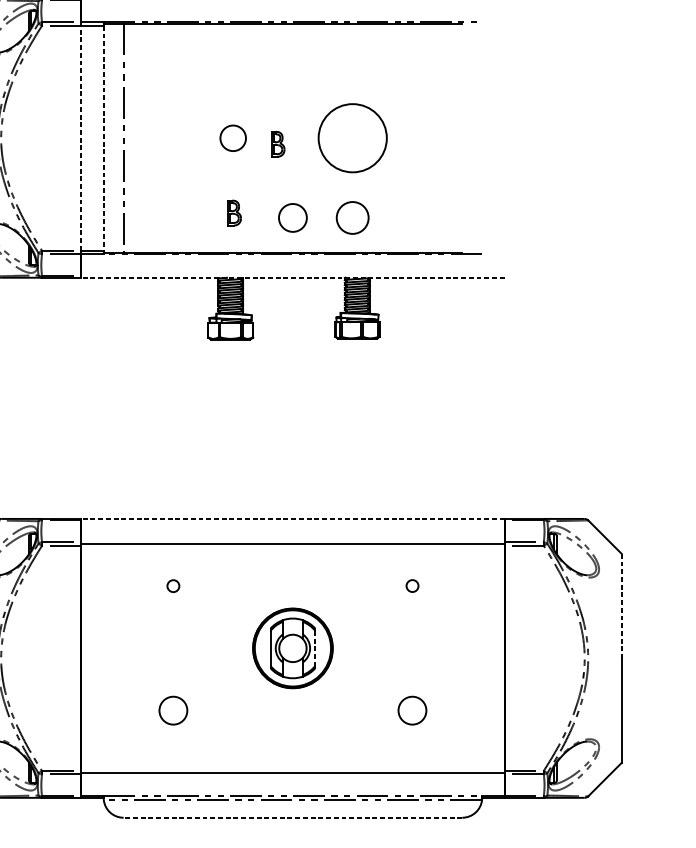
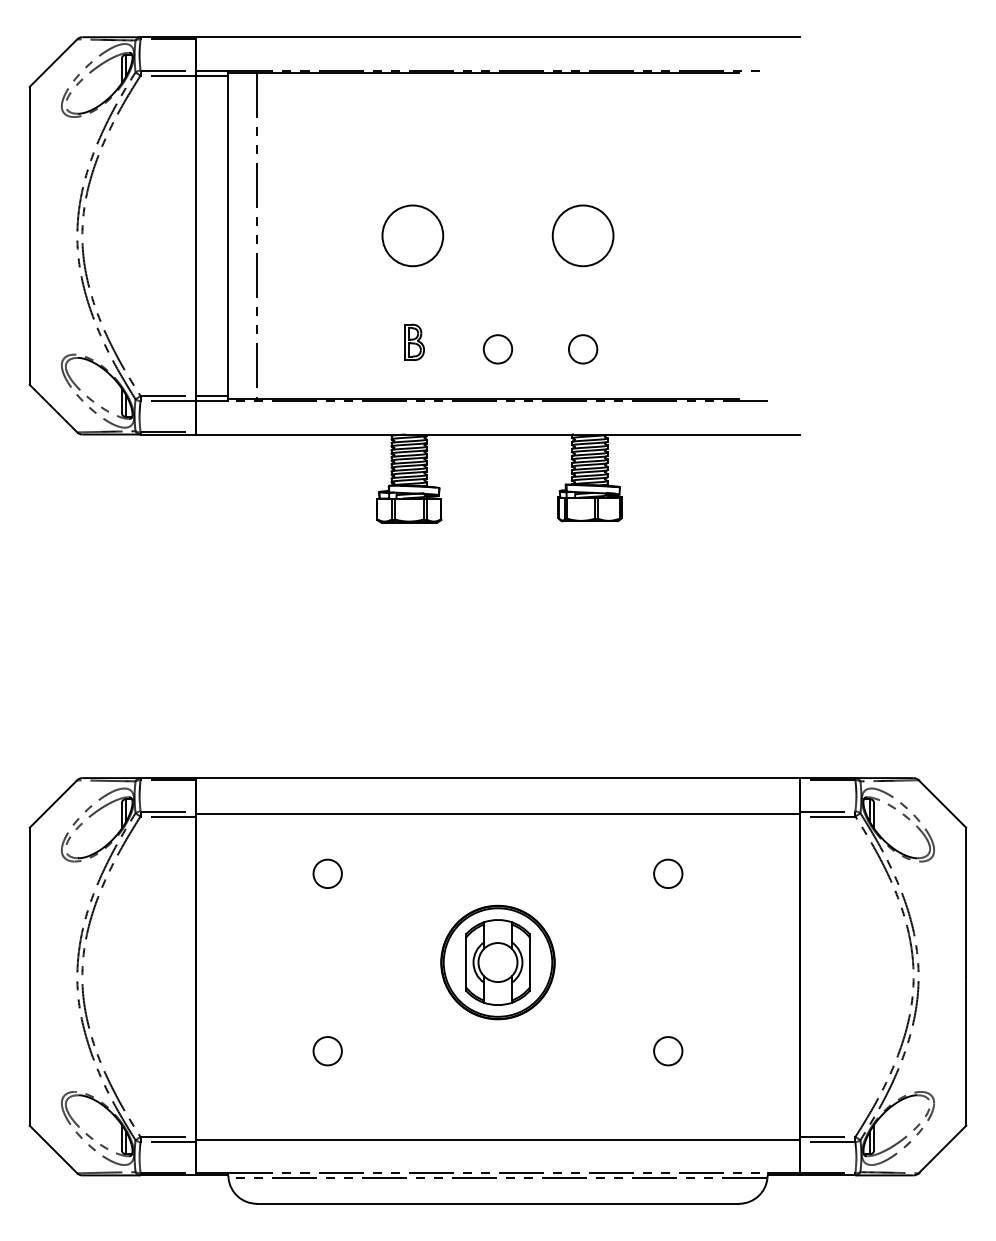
line: (81, 138) -> (196, 235), dashed -> solid
line: (103, 138) -> (228, 236), dashed -> solid
circle: (232, 138) -> (412, 235), size x1.67
circle: (352, 138) -> (582, 235), size x0.62
part: (277, 143) -> (476, 243), removed
circle: (292, 218) -> (497, 349), size x0.71
circle: (352, 218) -> (582, 349), size x0.62
line: (292, 277) -> (497, 434), dashed -> solid
line: (293, 519) -> (498, 778), dashed -> solid
circle: (173, 585) -> (327, 873), size x1.67
circle: (412, 585) -> (668, 873), size x1.67
line: (621, 606) -> (966, 902), dashed -> solid
line: (315, 648) -> (529, 962), dashed -> solid
circle: (173, 710) -> (327, 1051), size x0.71
circle: (412, 710) -> (668, 1051), size x0.71
line: (292, 817) -> (497, 1203), dashed -> solid

